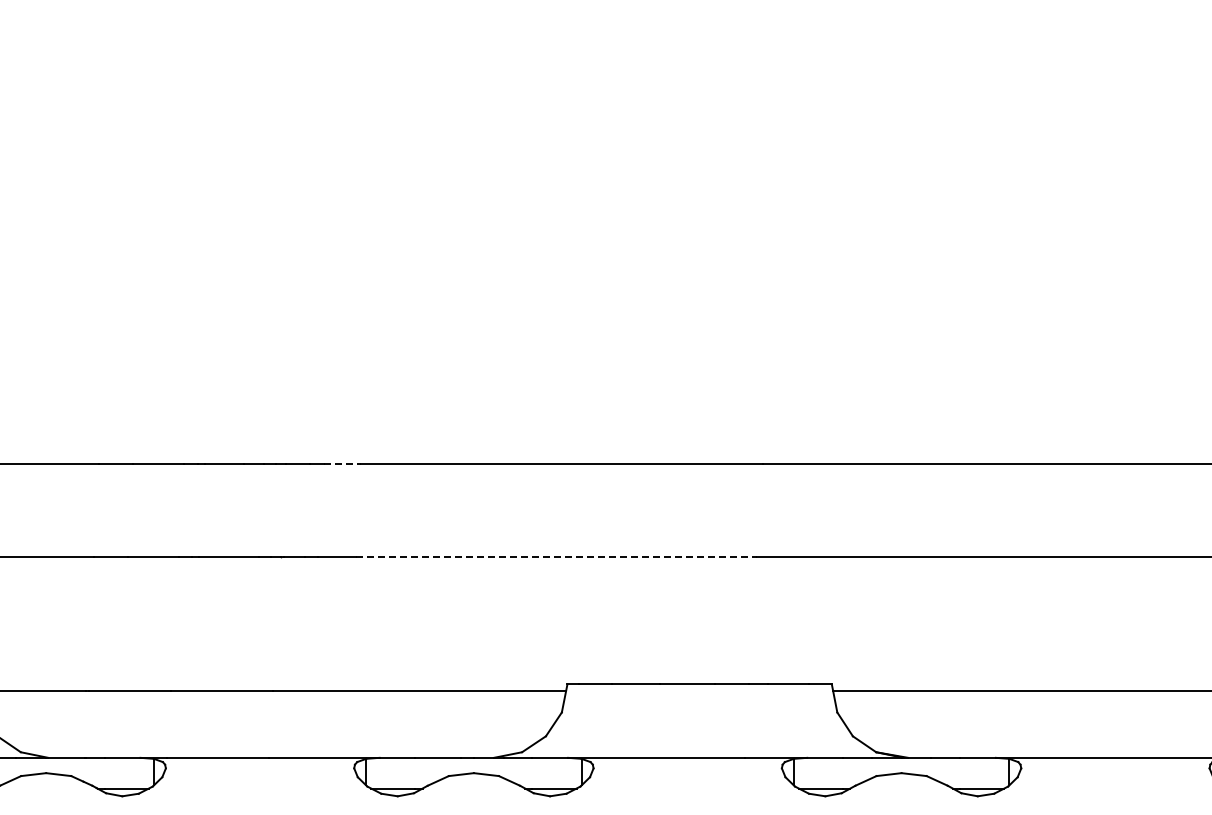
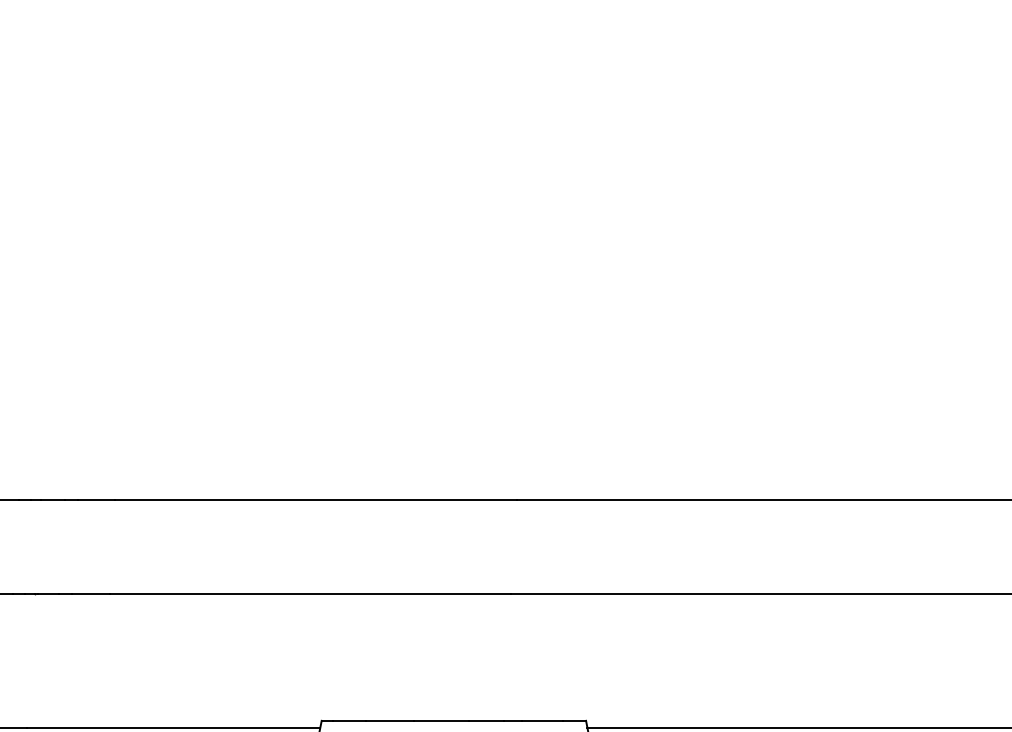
line: (342, 463) -> (96, 500), dashed -> solid
line: (556, 557) -> (310, 594), dashed -> solid

